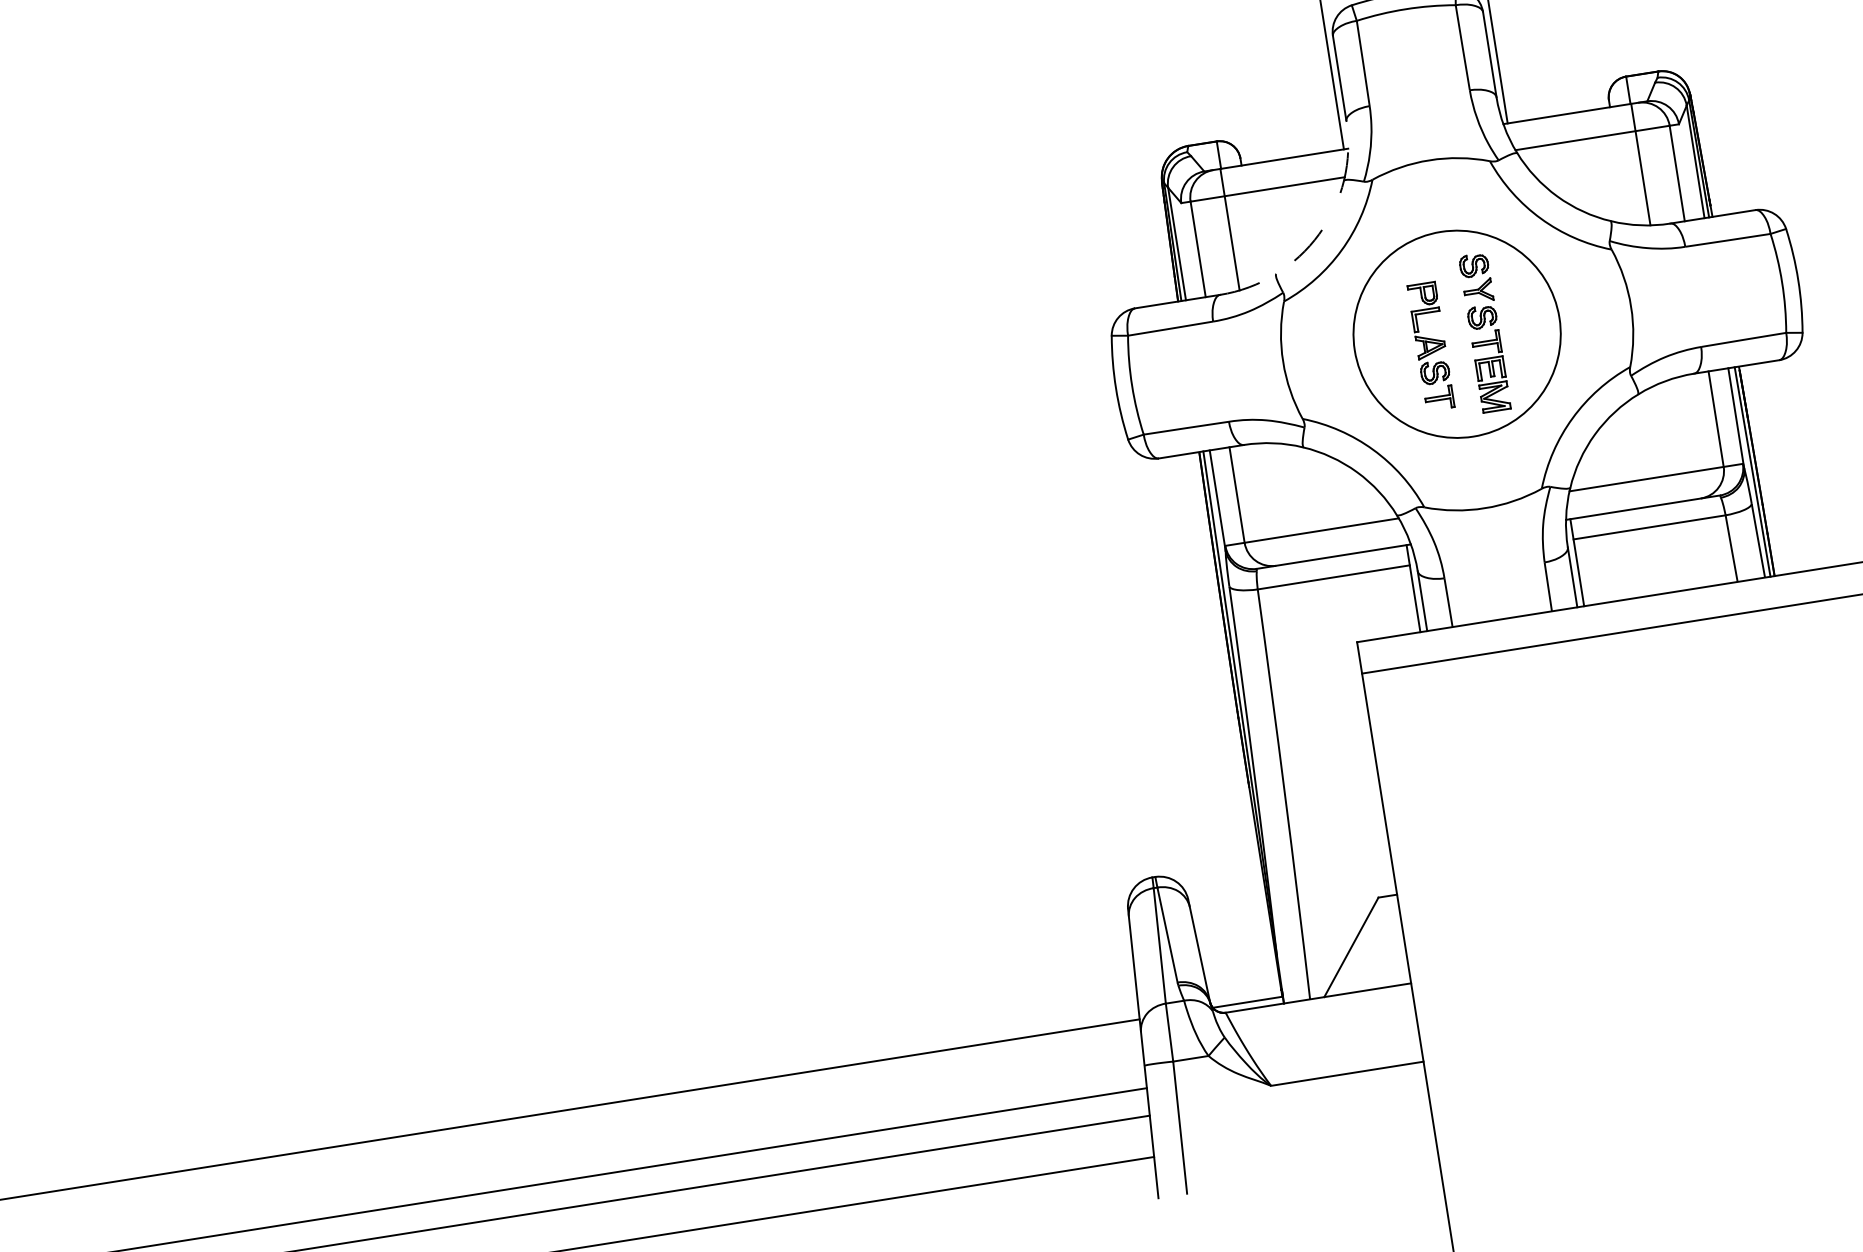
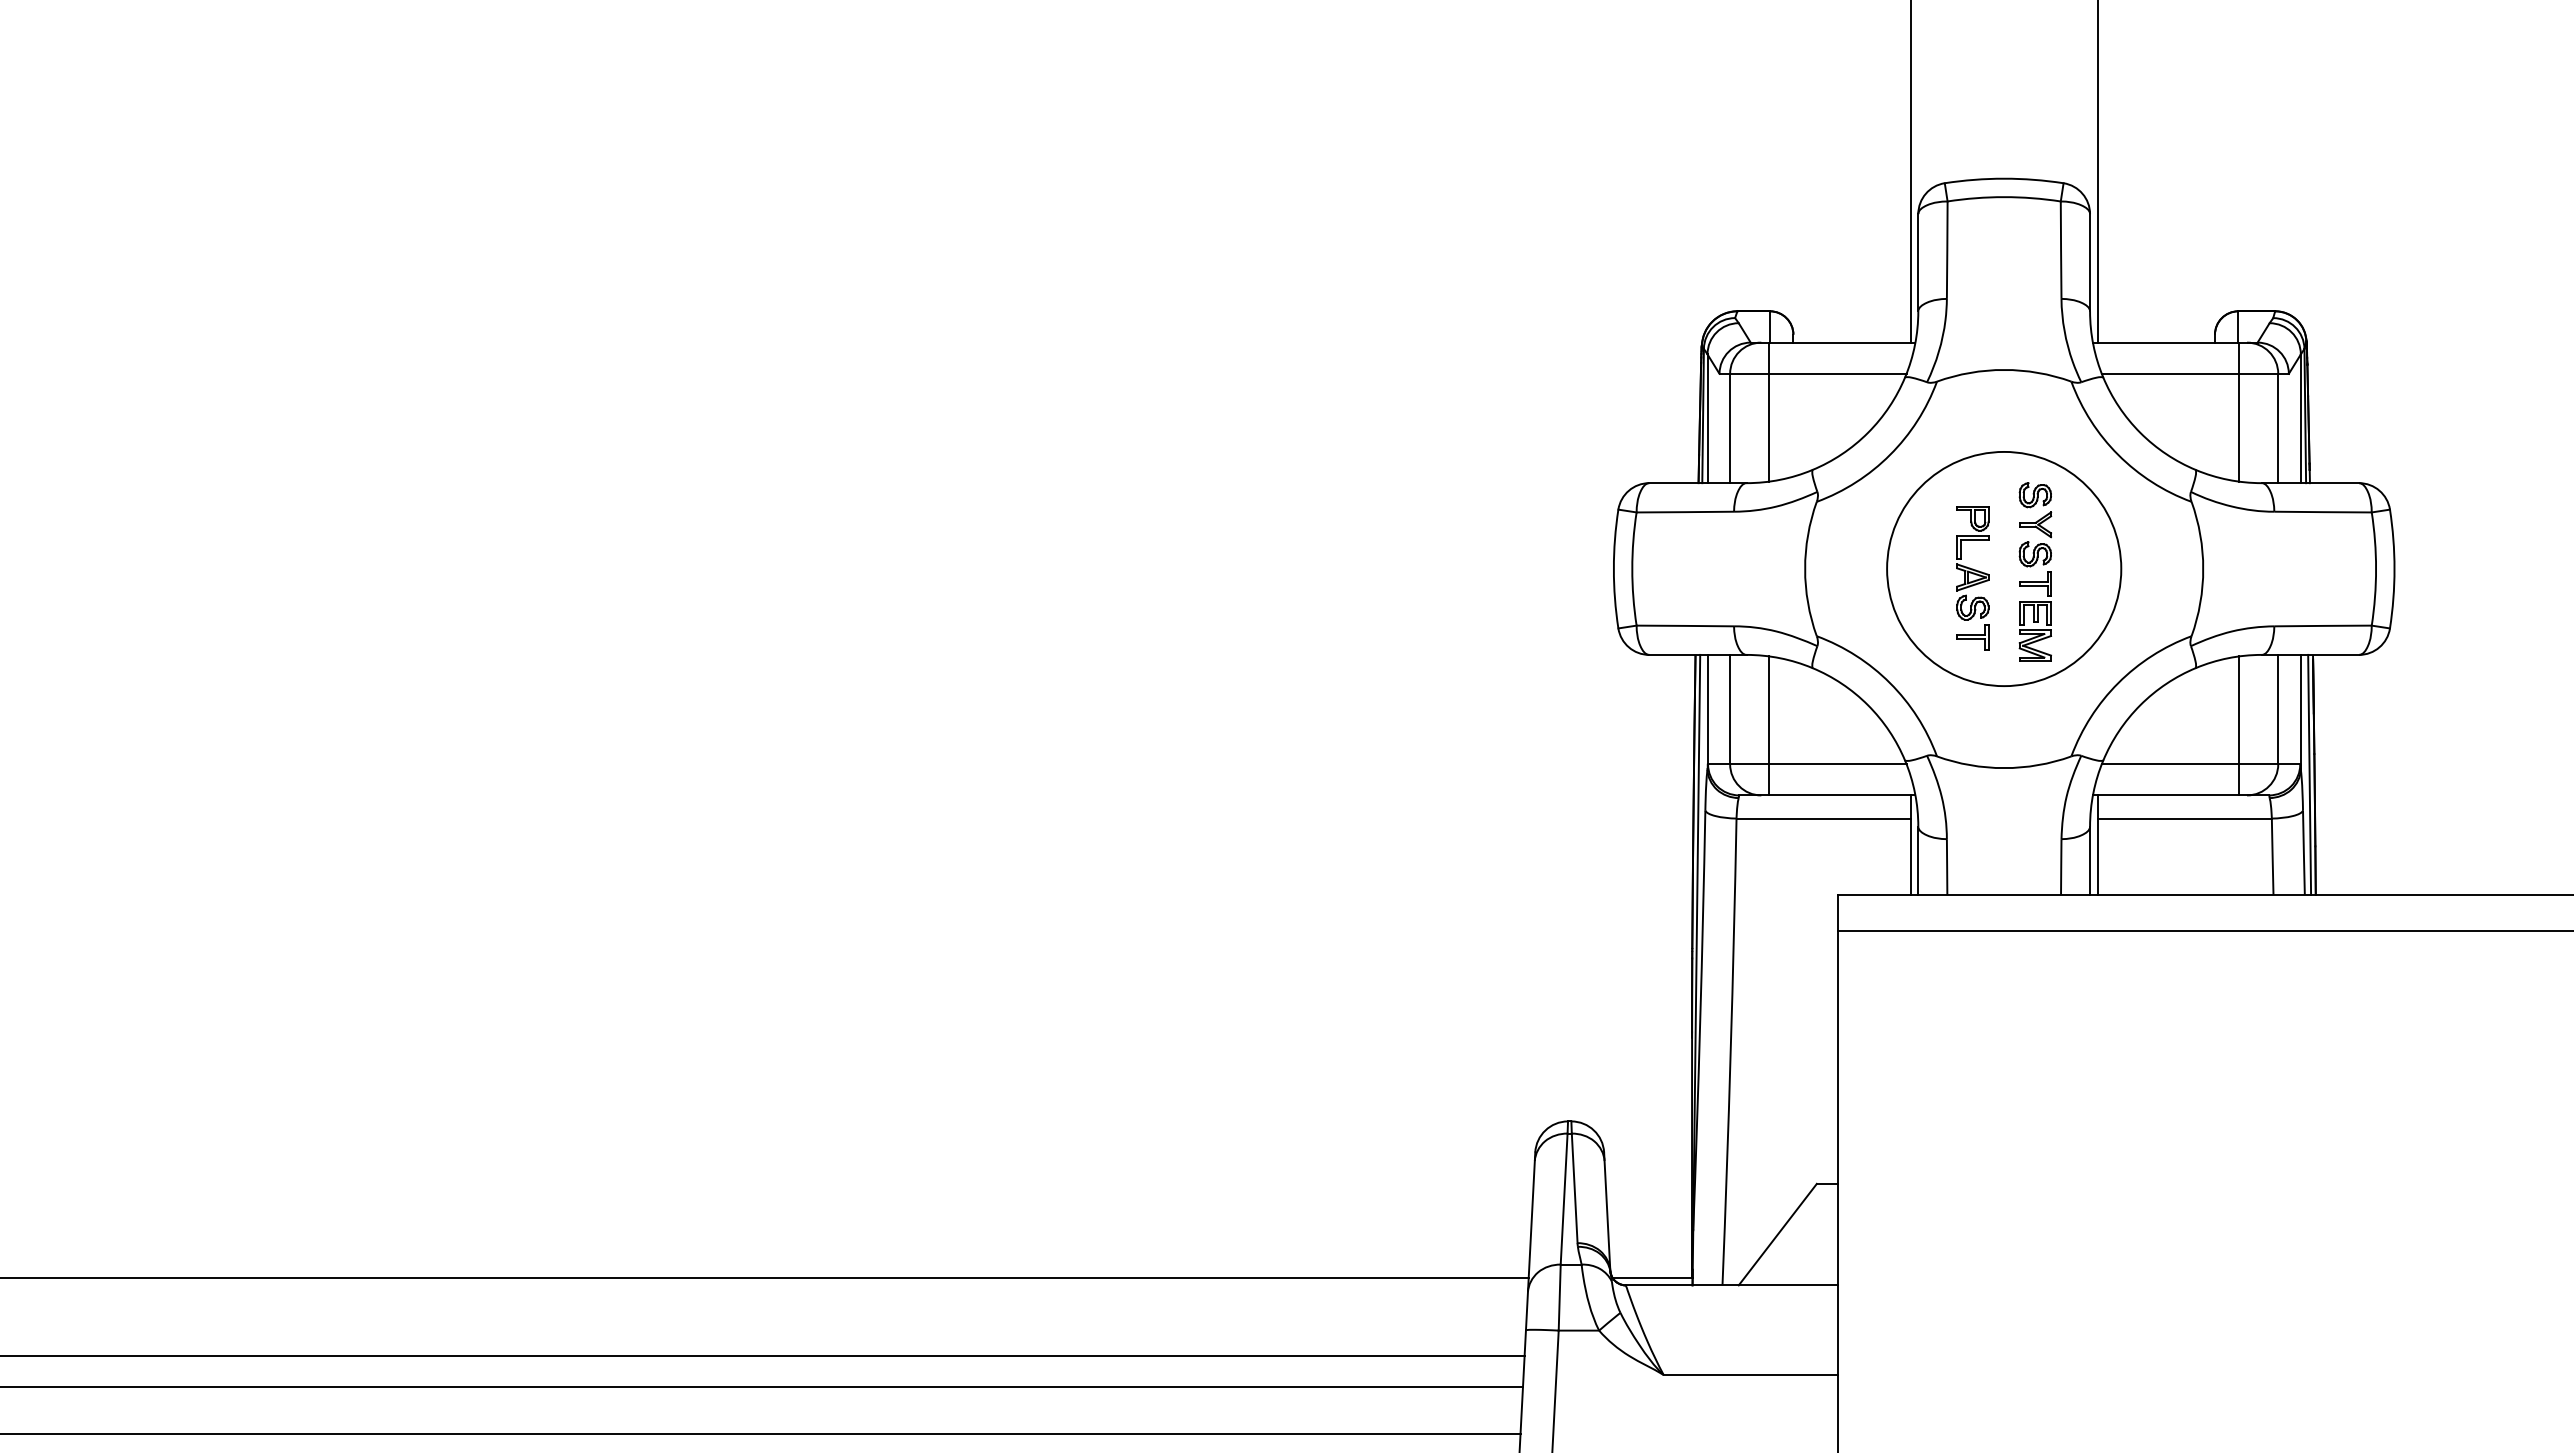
arc: (1319, 233) -> (1868, 432), dashed -> solid
line: (1684, 438) -> (2239, 725), added
line: (1273, 503) -> (1769, 725), added

